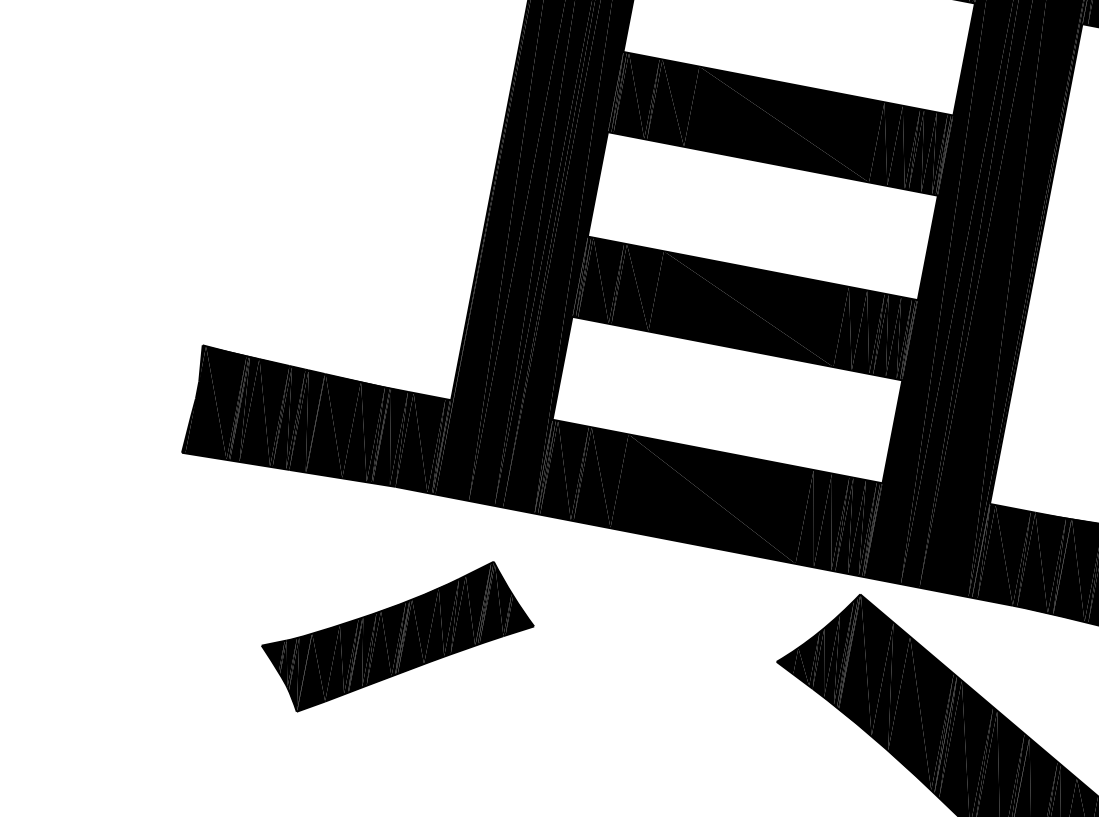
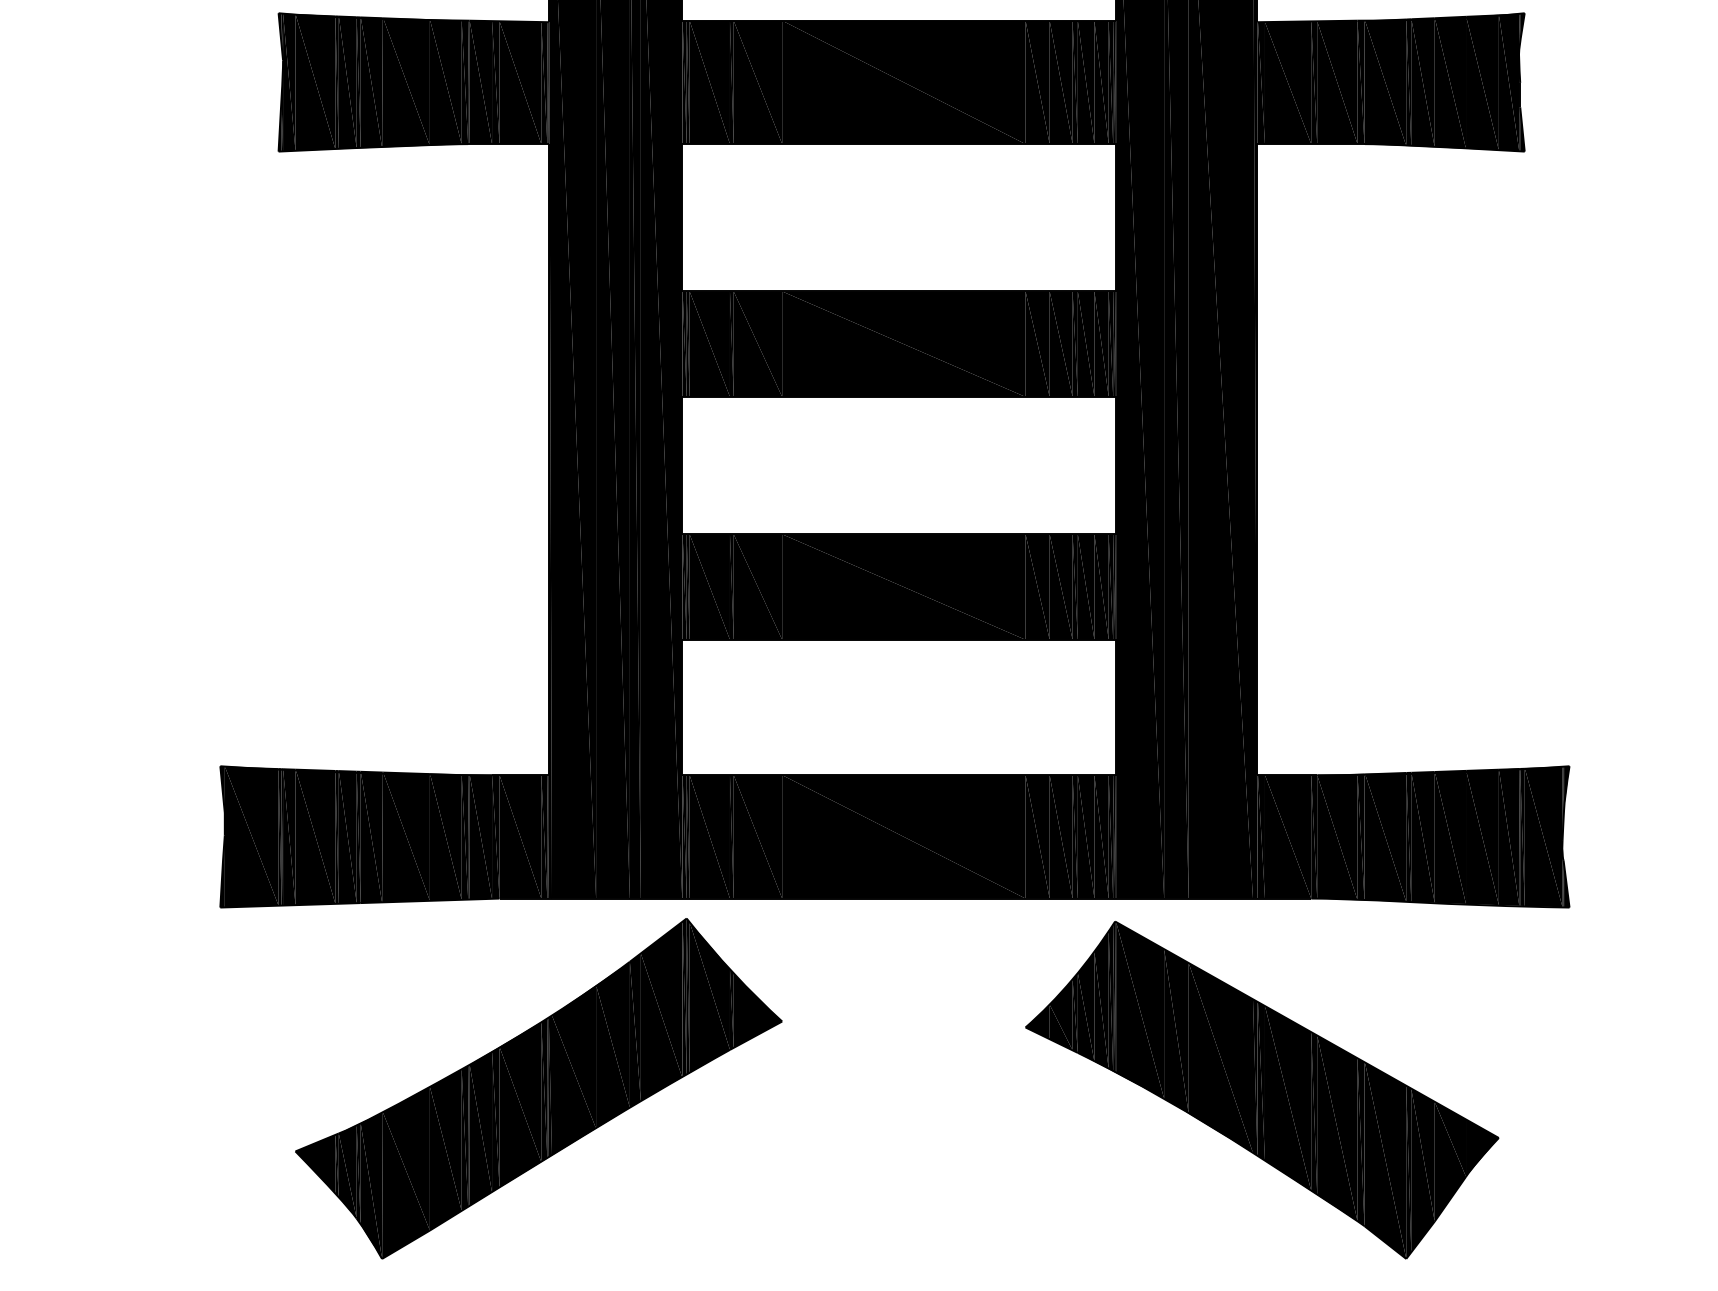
part: (397, 636) -> (538, 1088), size x1.43

